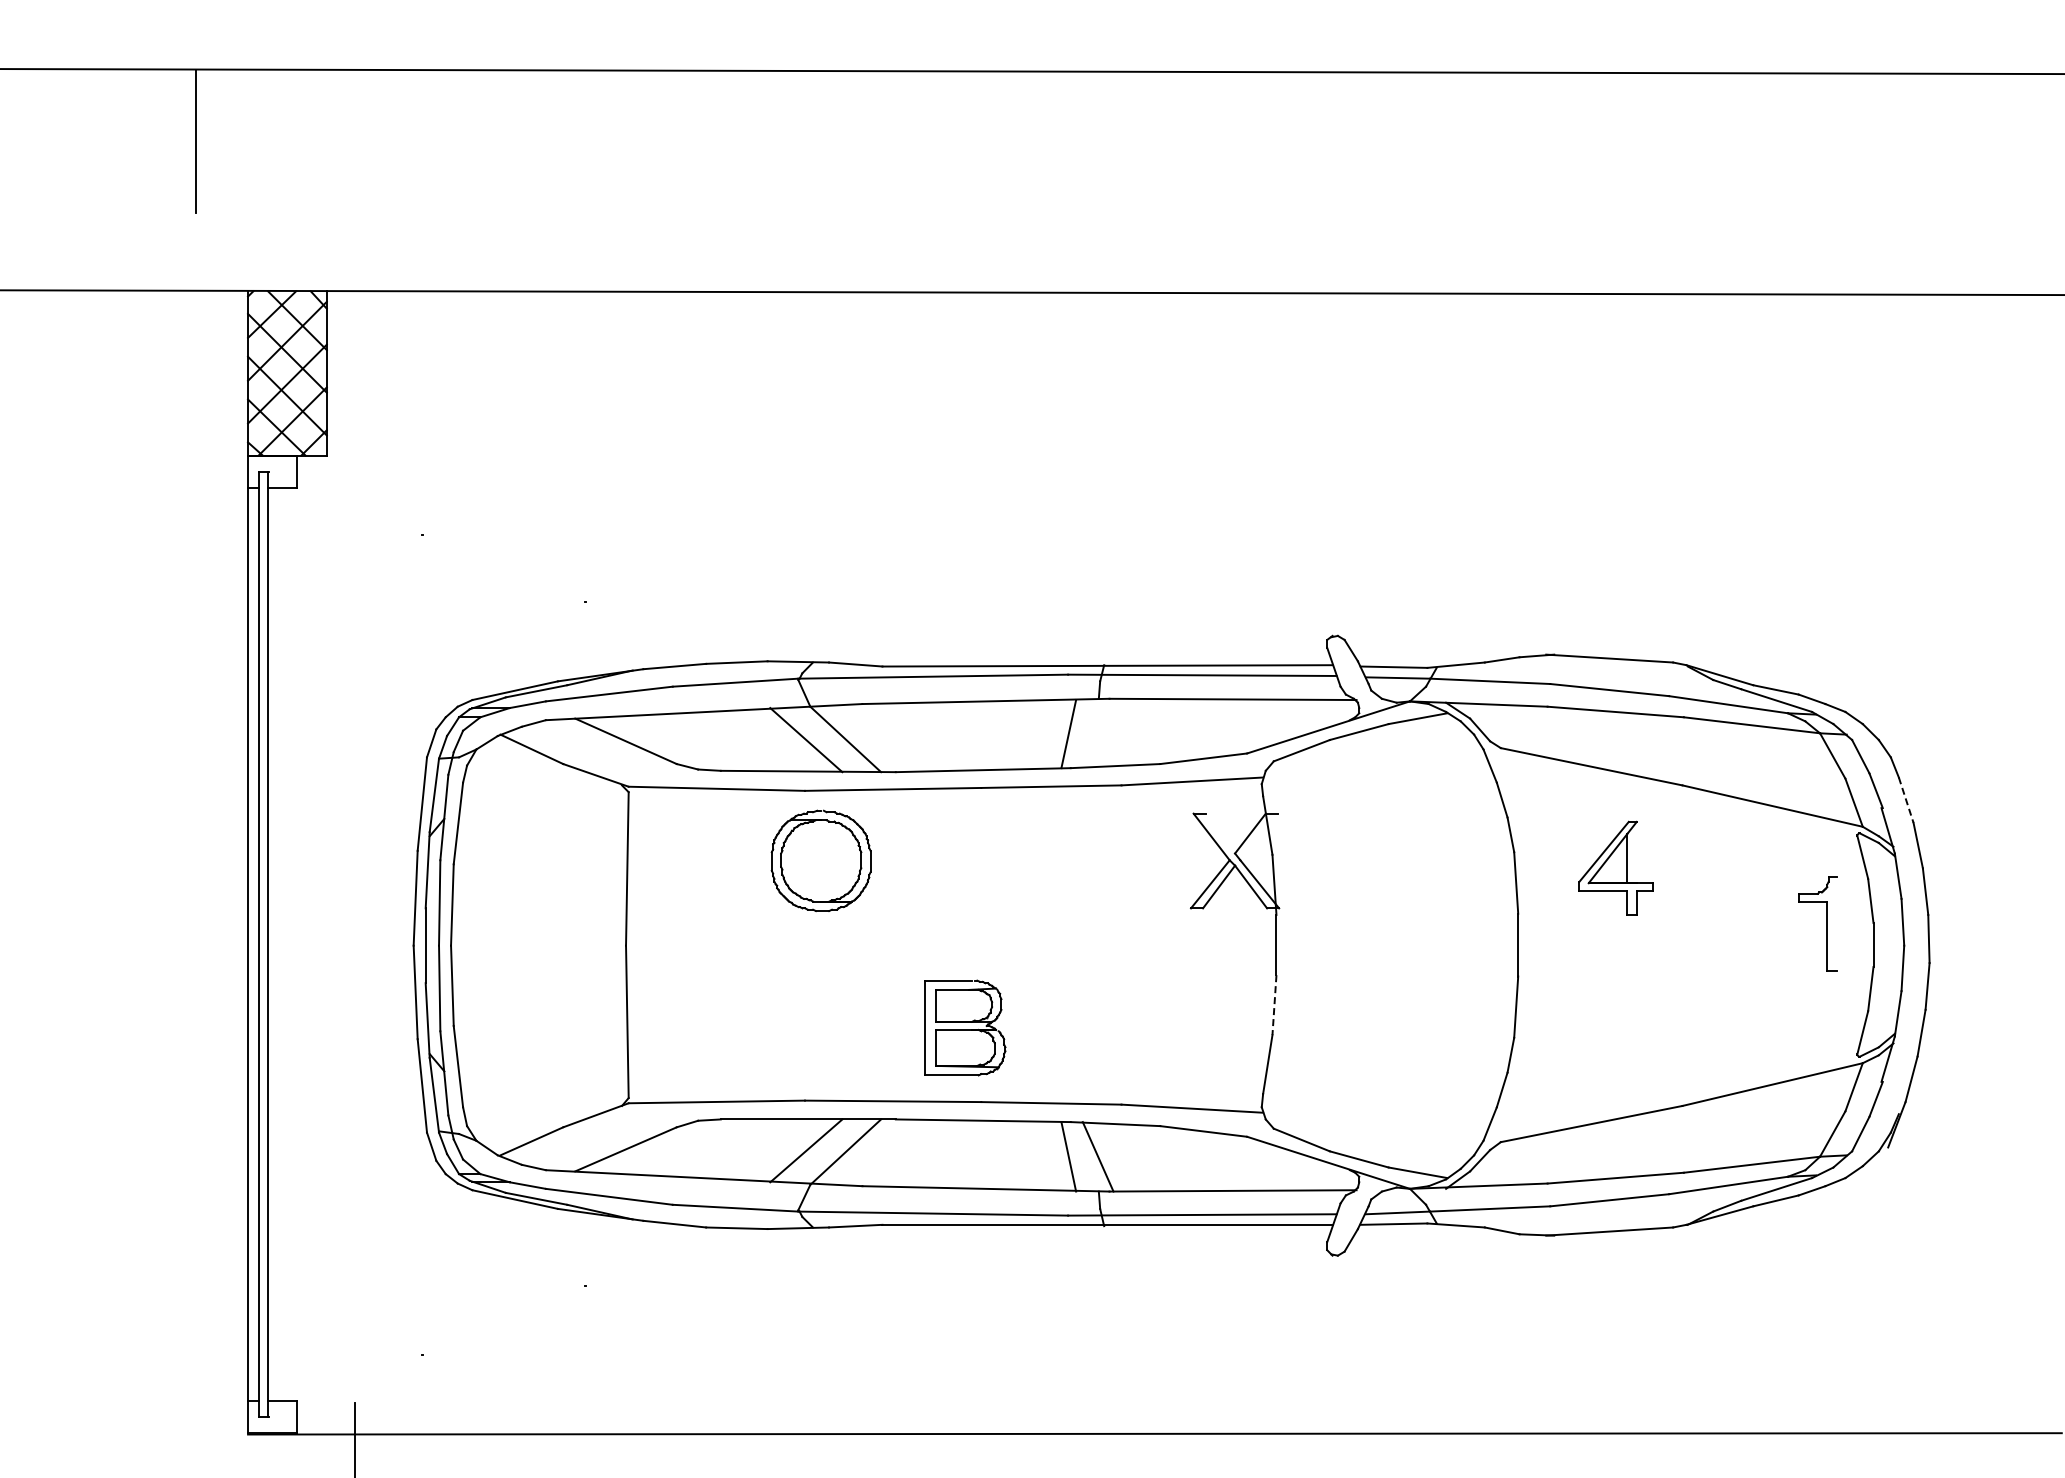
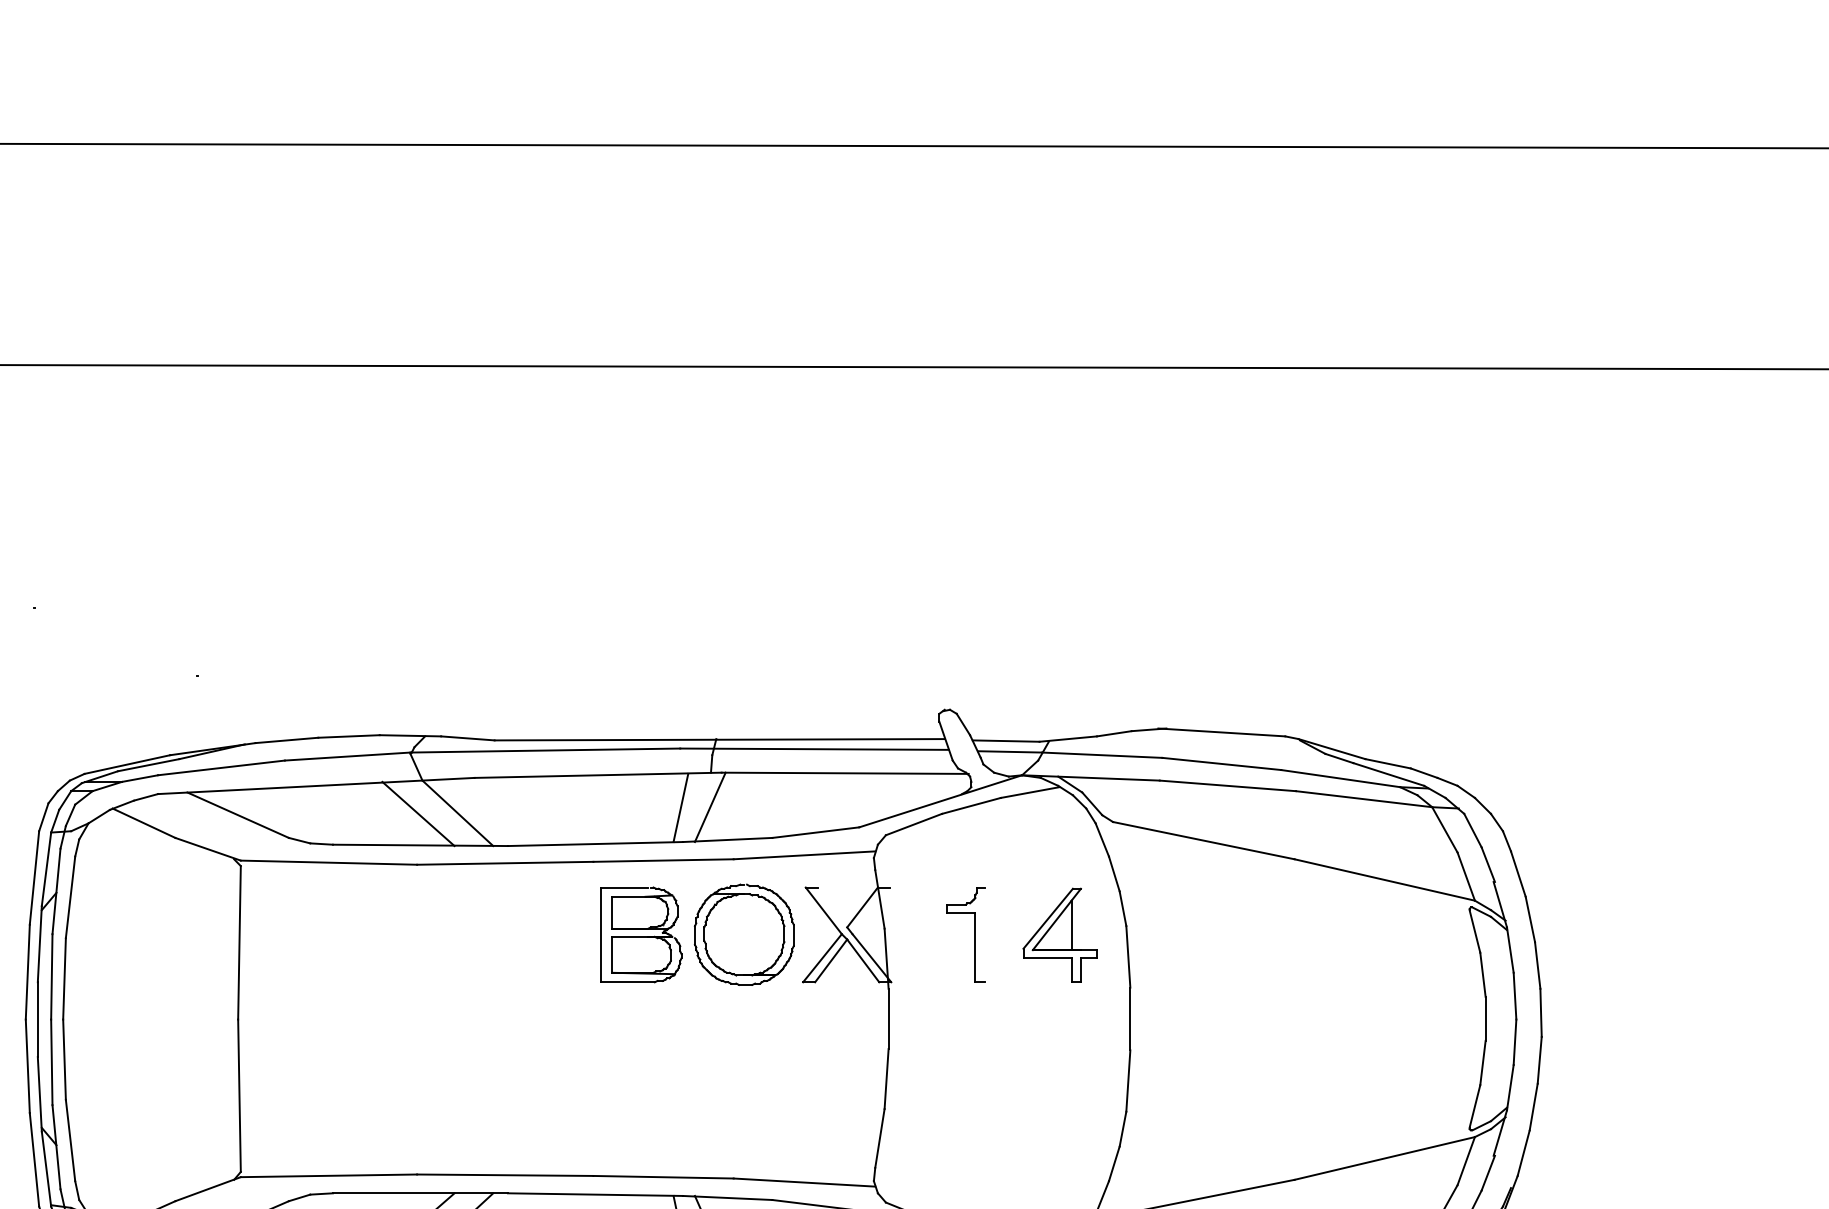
line: (1097, 733) -> (709, 807), added
line: (1906, 800) -> (1518, 874), dashed -> solid
part: (820, 860) -> (743, 934), moved
part: (1615, 867) -> (1059, 934), moved
part: (1826, 923) -> (974, 934), moved
line: (1274, 1005) -> (886, 1079), dashed -> solid
part: (965, 1027) -> (641, 934), moved

